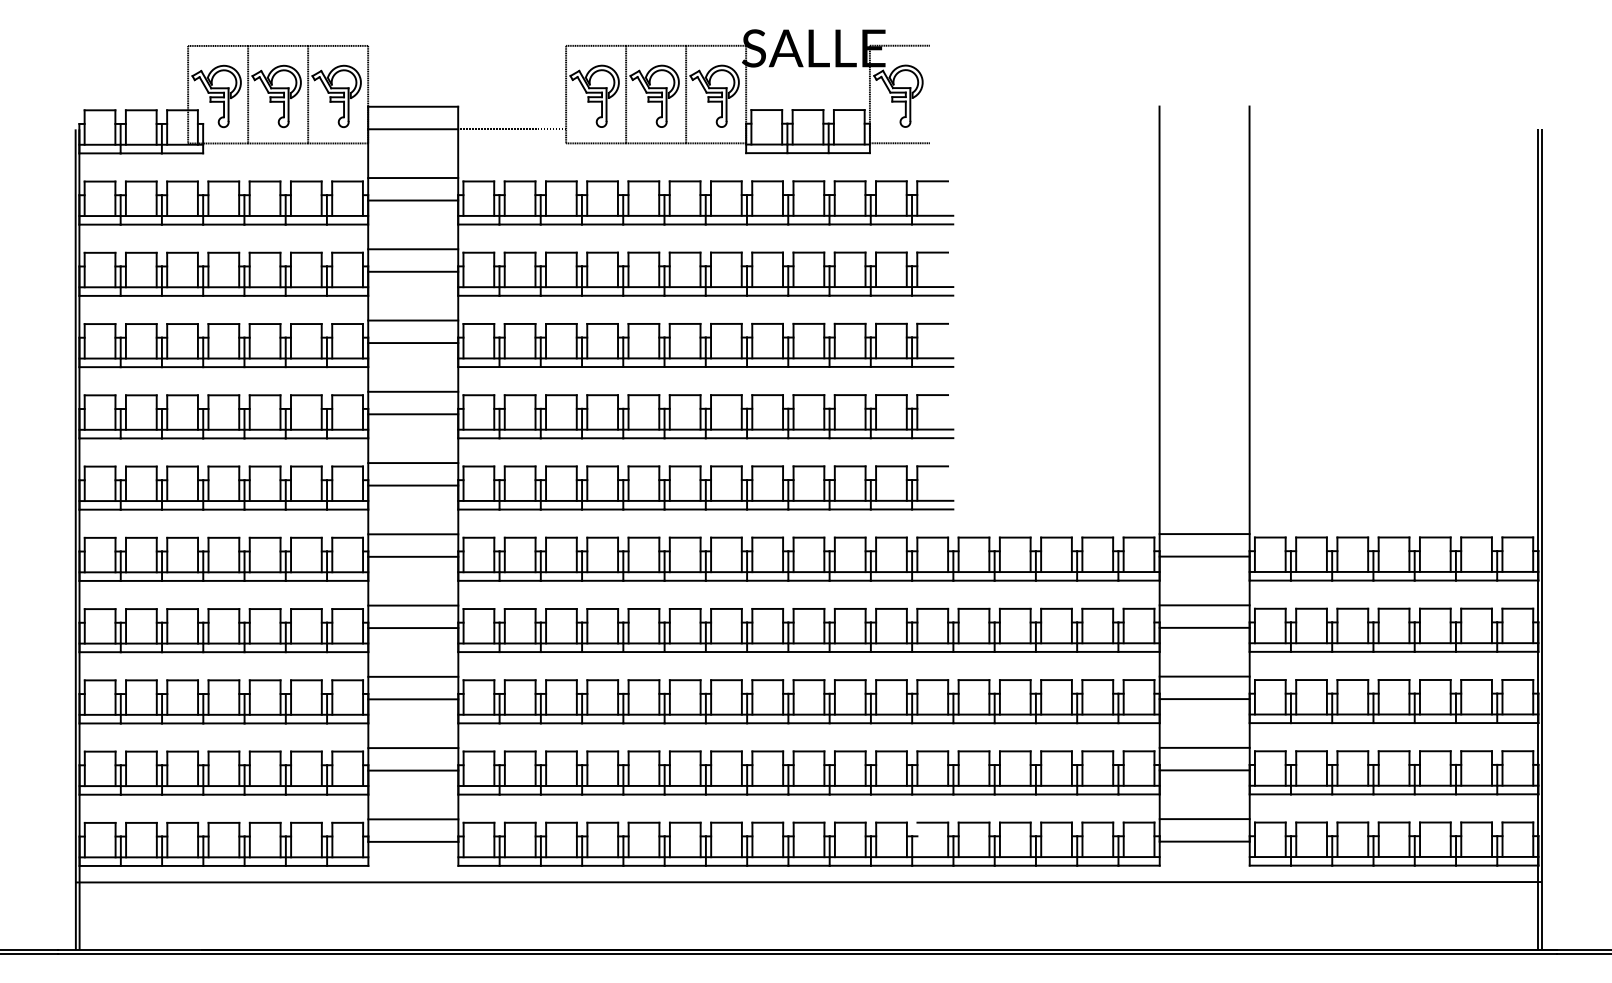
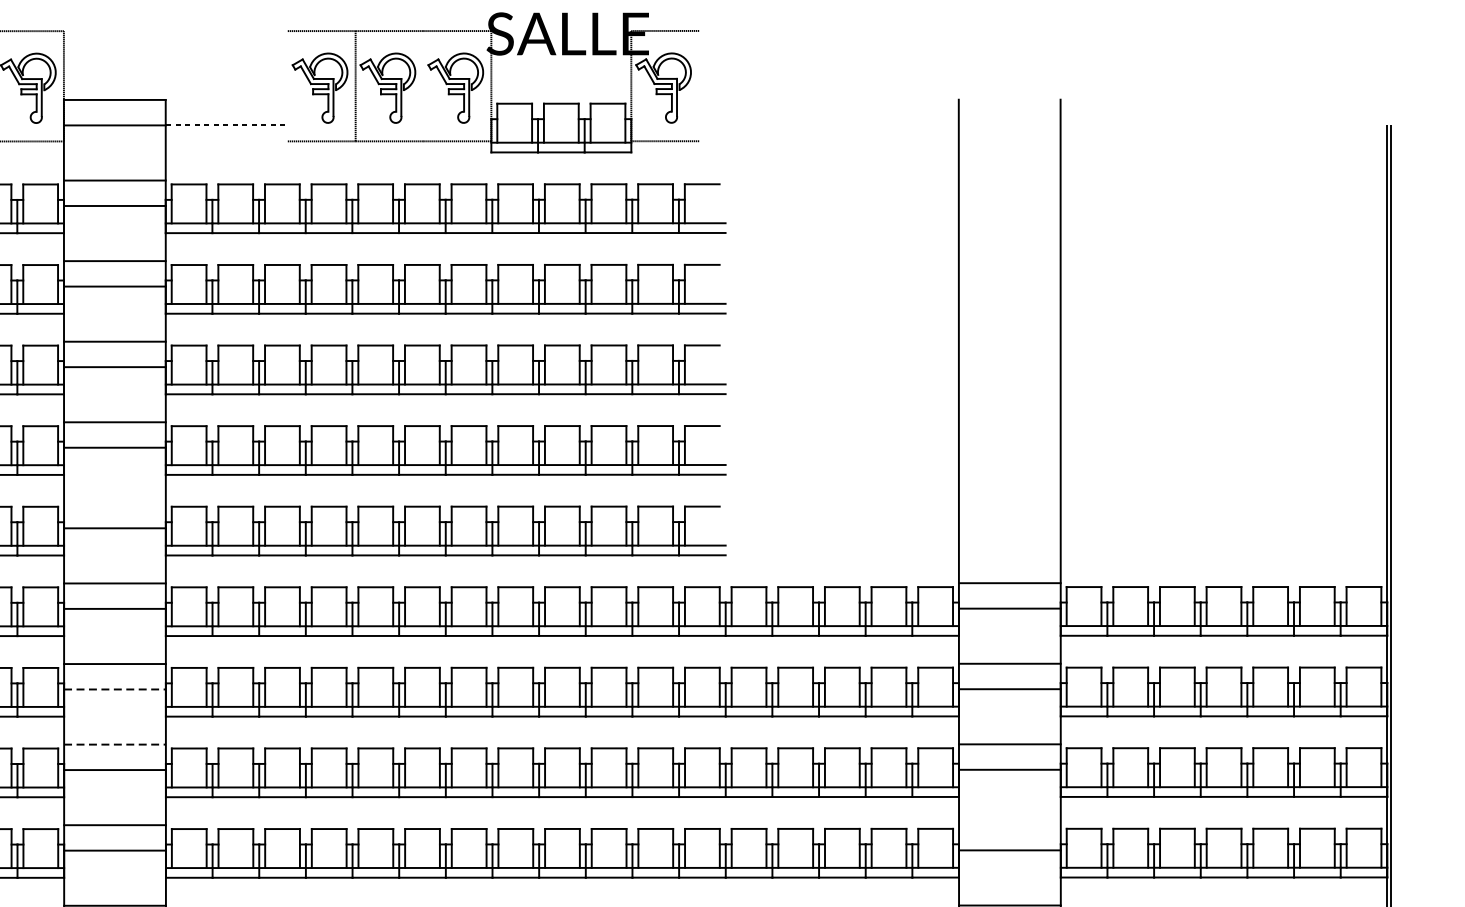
line: (566, 94) -> (288, 86), removed
line: (686, 94) -> (423, 86), removed
line: (413, 463) -> (115, 503), removed
line: (413, 628) -> (115, 689), solid -> dashed
line: (413, 676) -> (115, 744), solid -> dashed
line: (1204, 747) -> (1009, 824), removed

